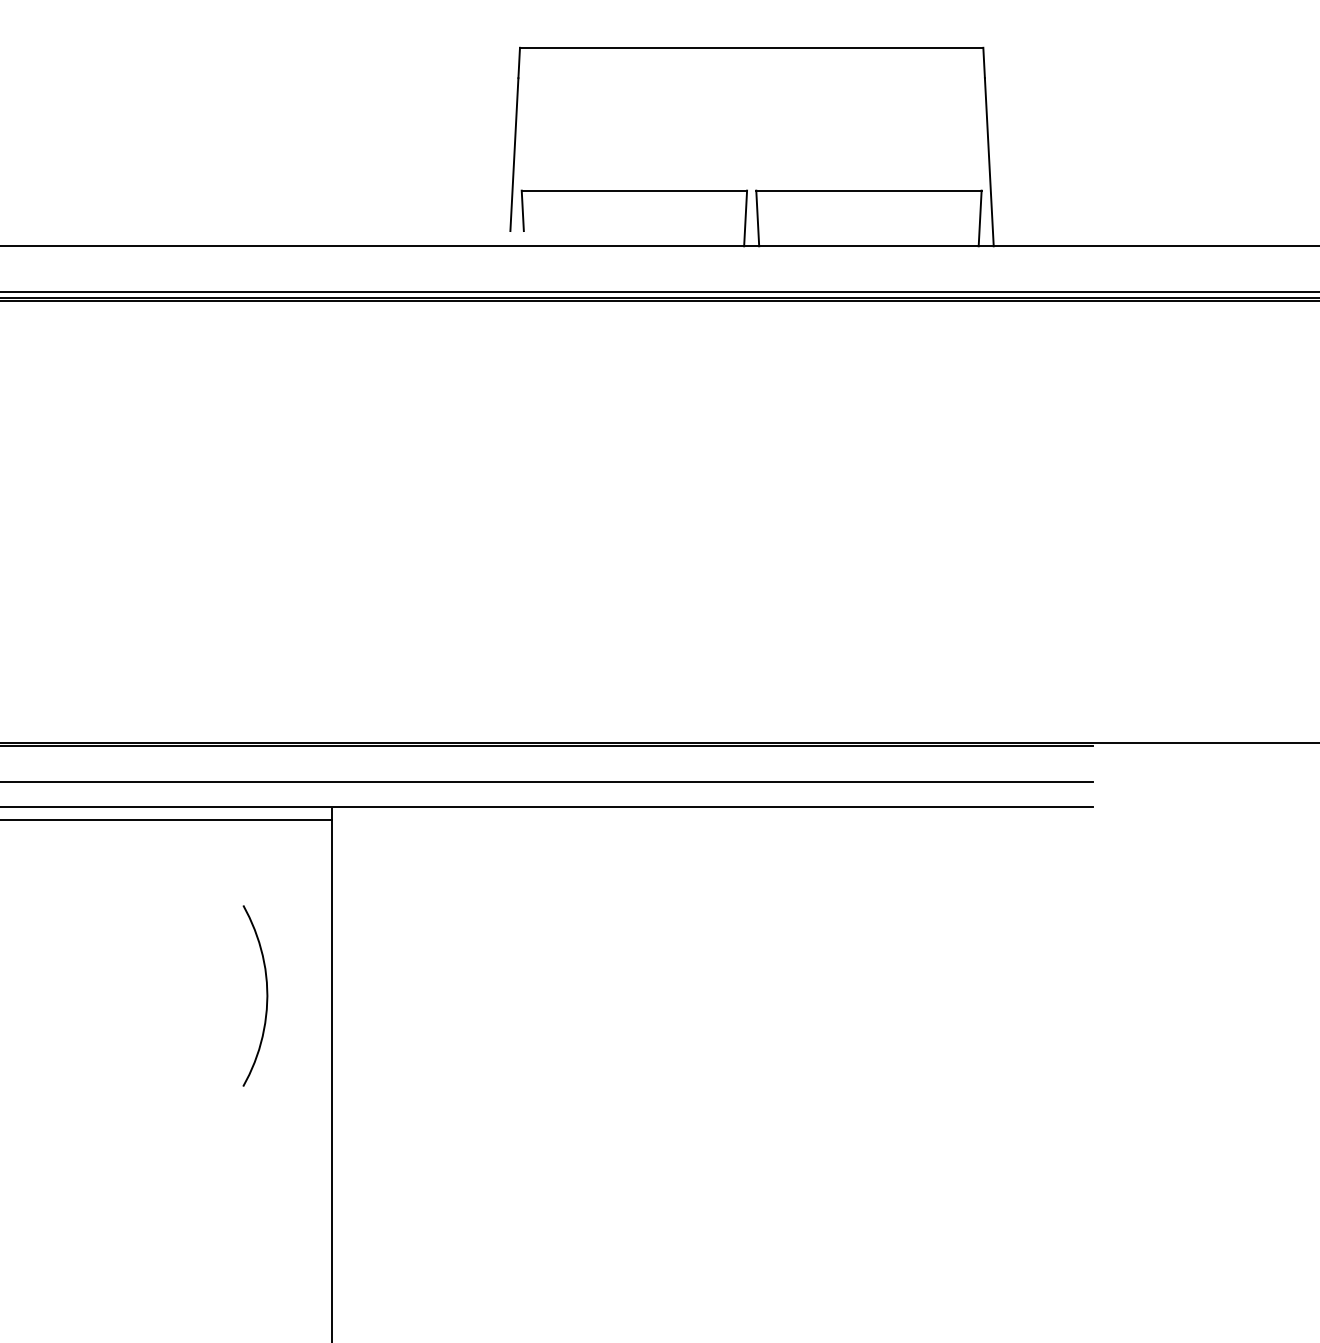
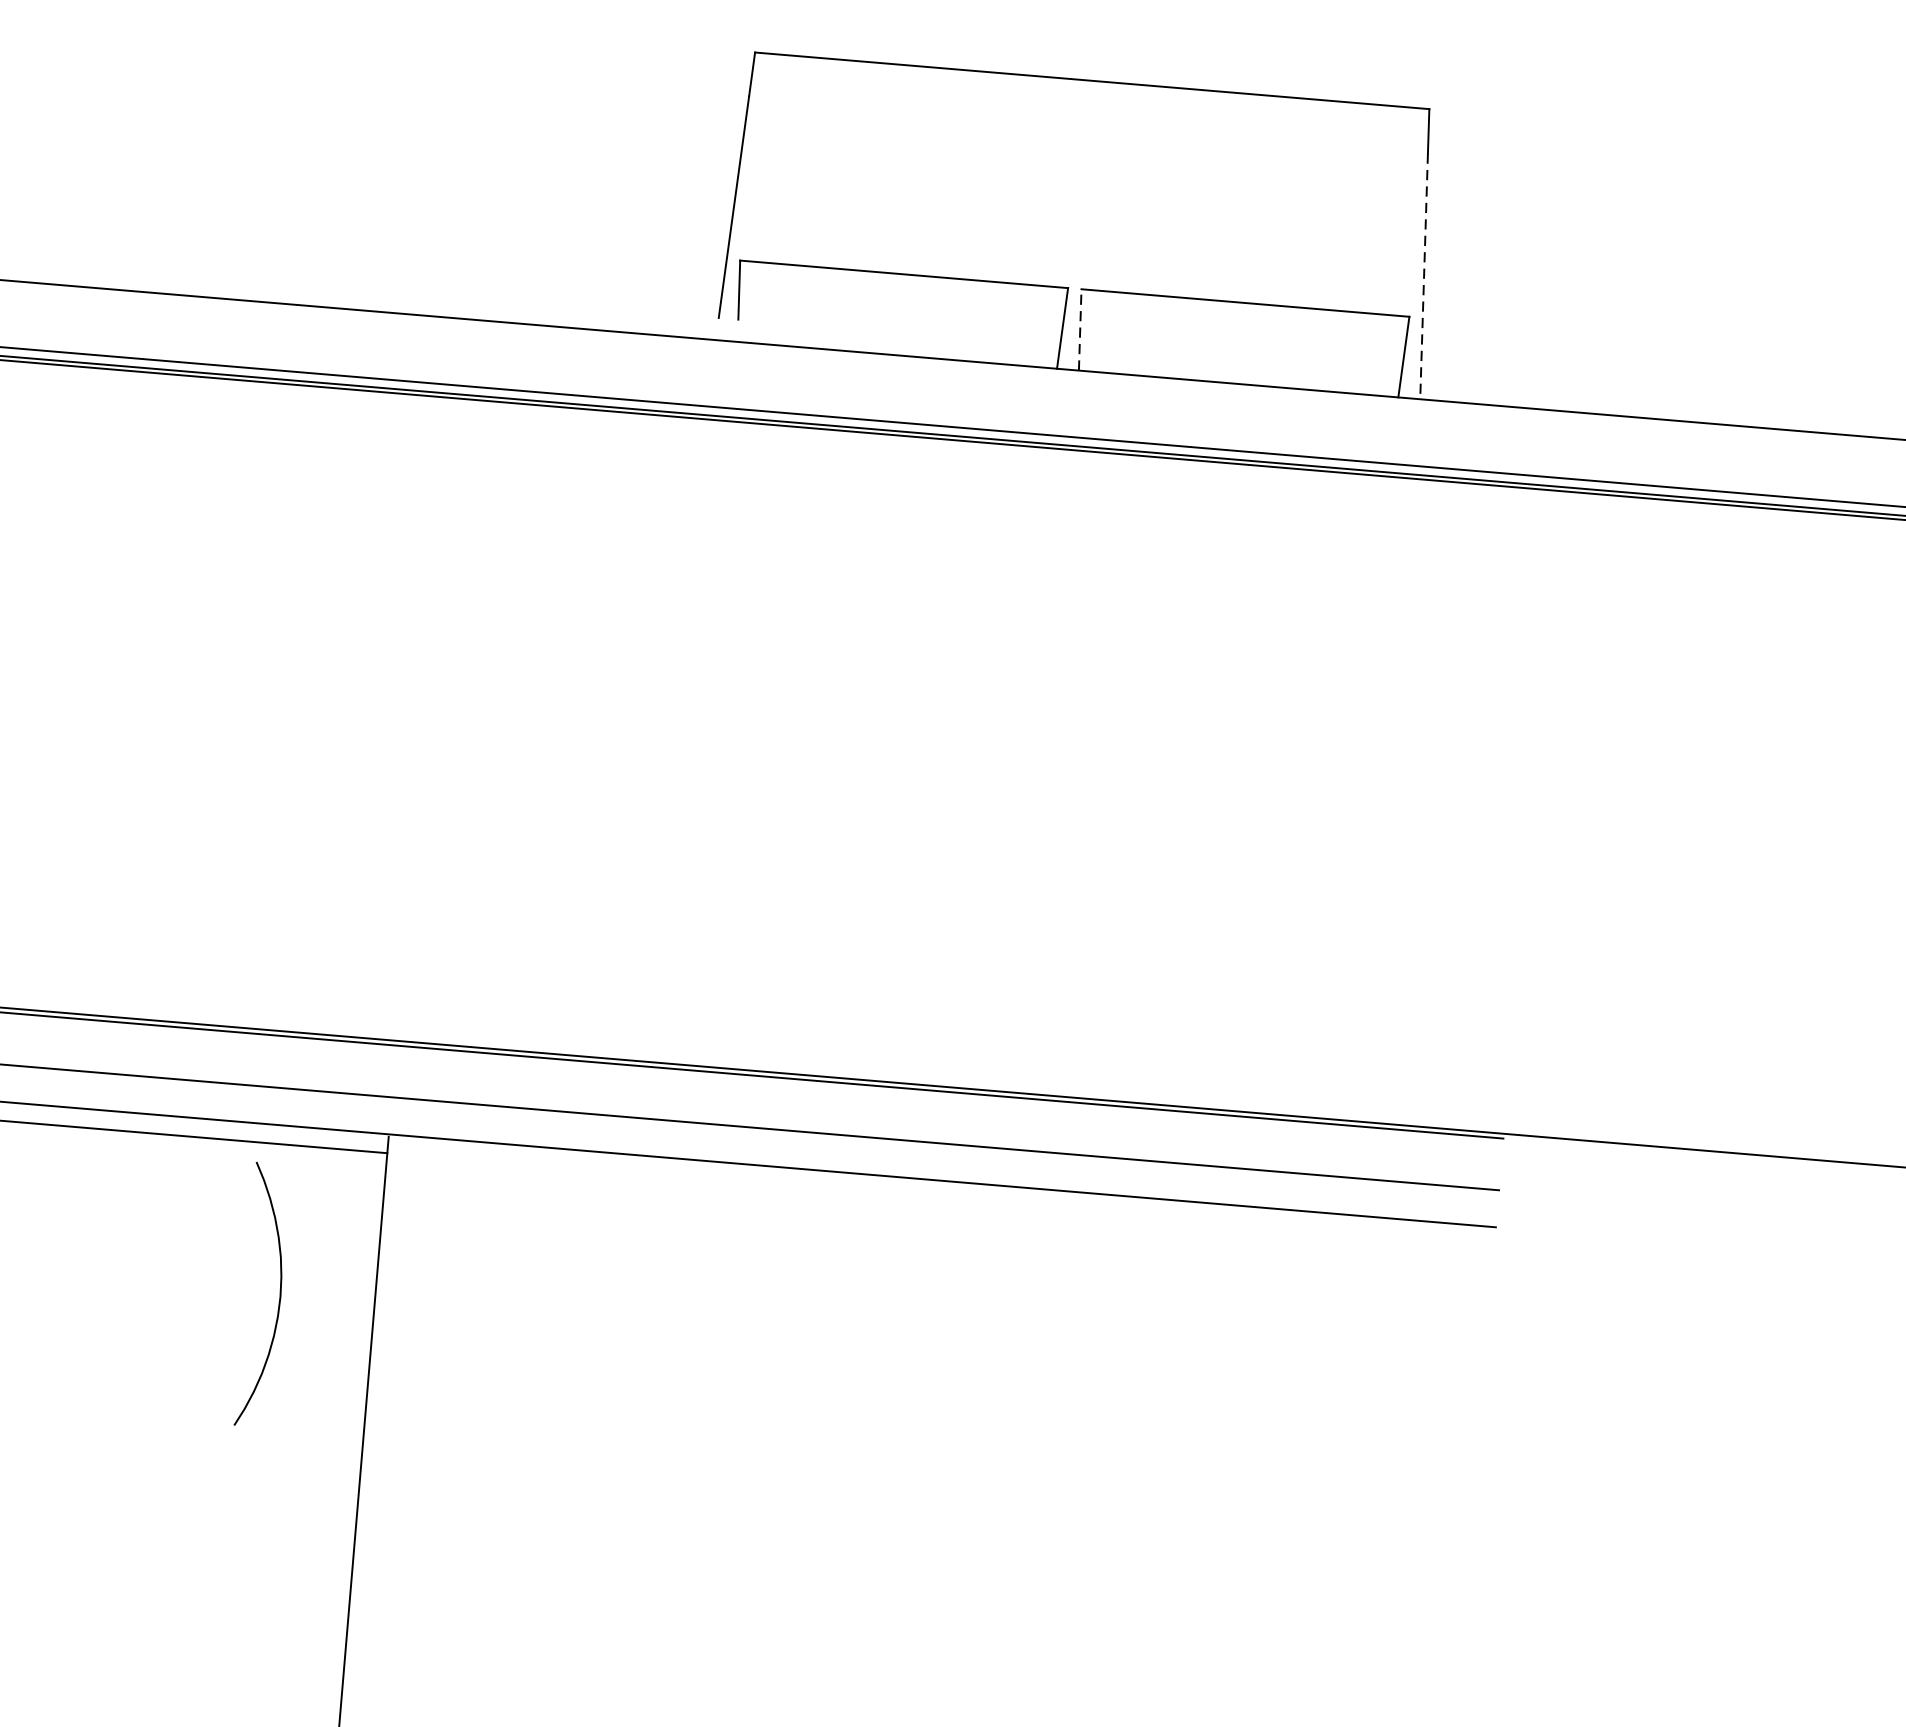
line: (989, 162) -> (1424, 276), solid -> dashed
line: (757, 218) -> (1079, 329), solid -> dashed
curve: (266, 995) -> (279, 1295), moved

